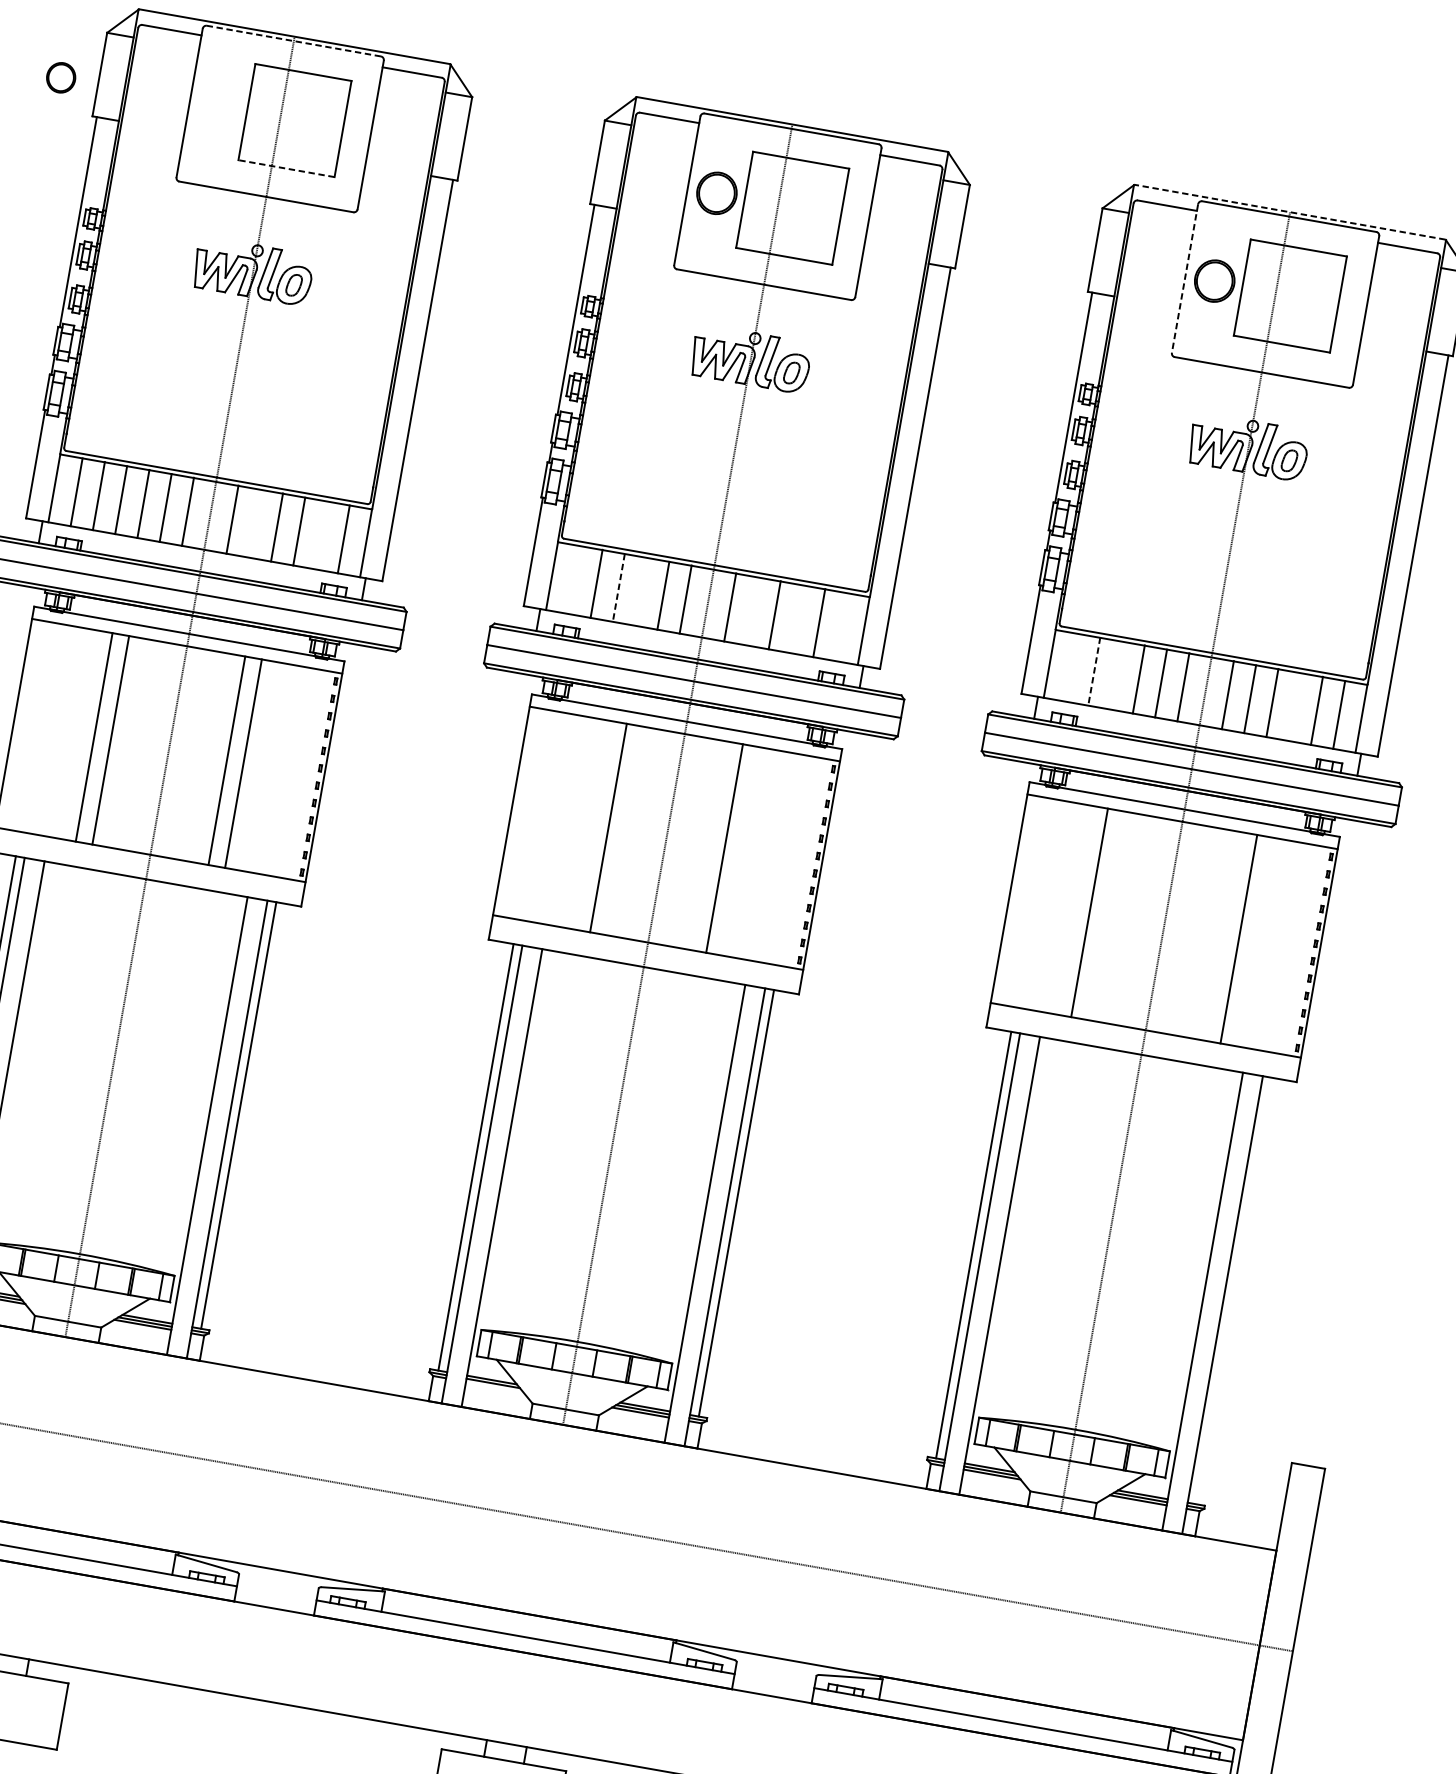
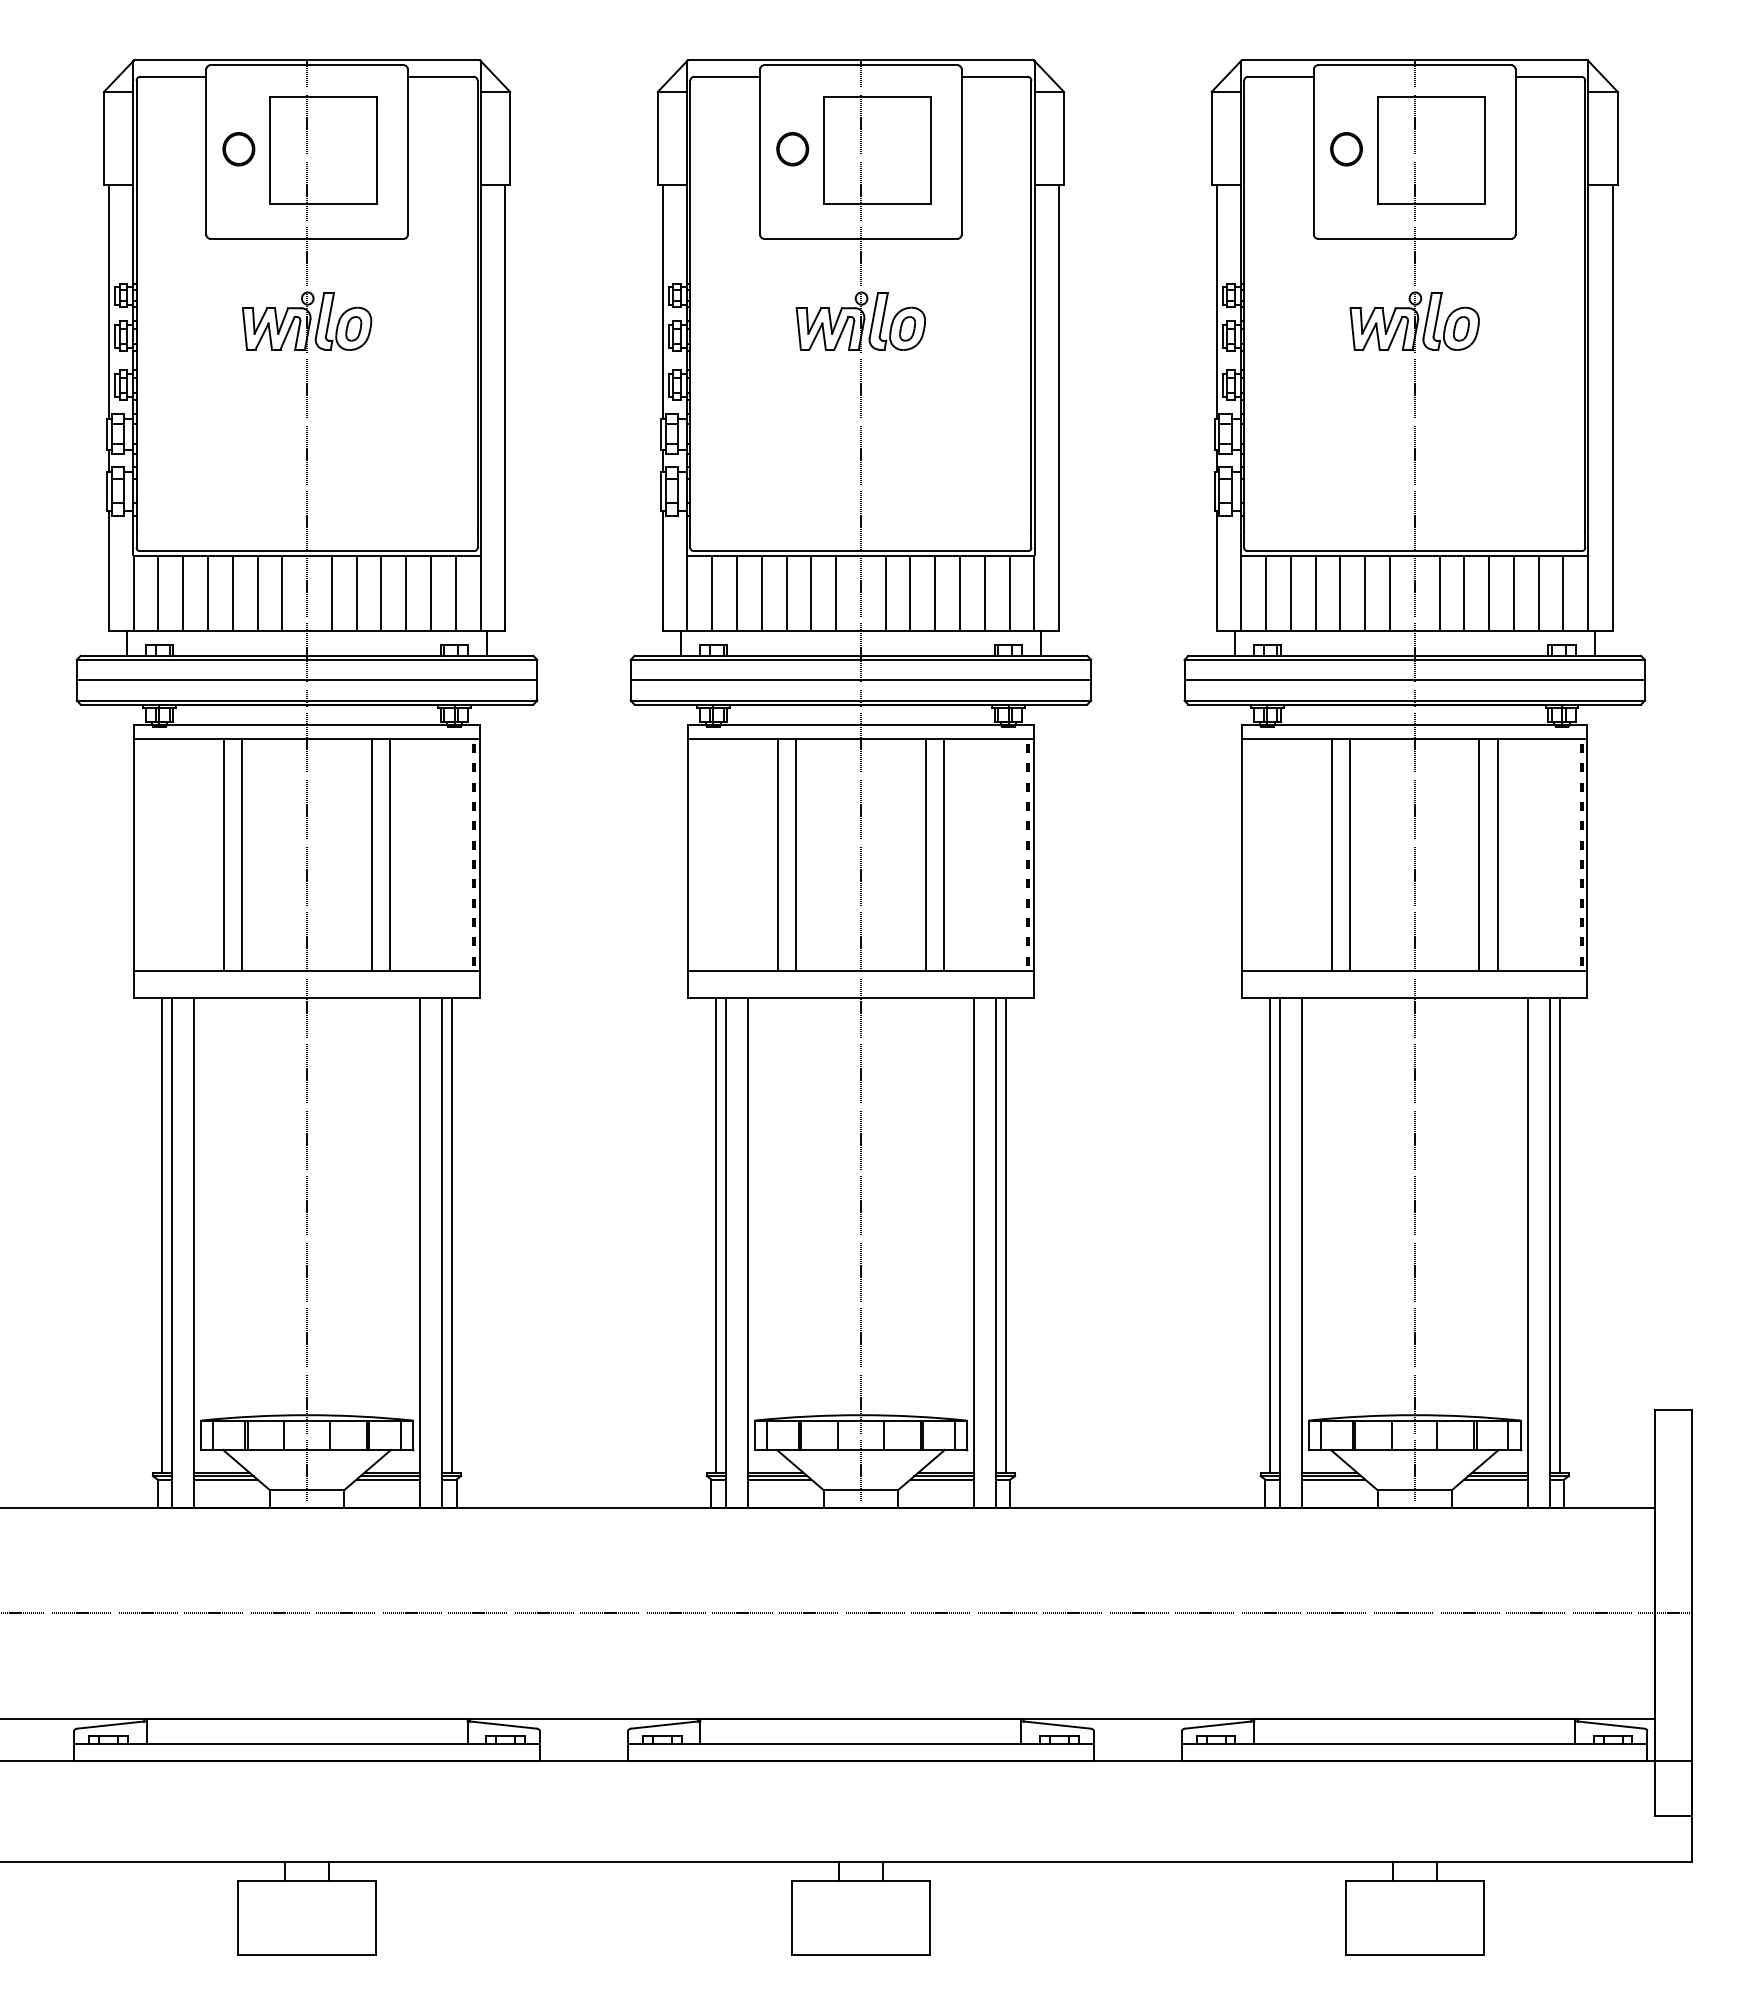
line: (294, 41) -> (307, 65), dashed -> solid
part: (60, 77) -> (238, 149), moved
line: (285, 168) -> (322, 204), dashed -> solid
part: (716, 193) -> (792, 149), size x0.71
line: (1289, 212) -> (1414, 60), dashed -> solid
line: (1184, 278) -> (1313, 152), dashed -> solid
part: (1214, 281) -> (1346, 149), size x0.71
line: (254, 523) -> (356, 593), added
line: (321, 535) -> (430, 593), added
line: (574, 579) -> (712, 593), added
line: (618, 587) -> (761, 593), dashed -> solid
line: (641, 591) -> (786, 593), added
line: (752, 611) -> (910, 593), added
line: (797, 619) -> (960, 593), added
line: (841, 627) -> (1009, 593), added
line: (1072, 667) -> (1266, 593), added
line: (1093, 671) -> (1290, 593), dashed -> solid
line: (1116, 675) -> (1315, 593), added
line: (1294, 706) -> (1513, 593), added
line: (591, 824) -> (777, 854), added
line: (740, 851) -> (943, 854), added
line: (1106, 915) -> (1350, 854), added
line: (1222, 936) -> (1479, 854), added
line: (1233, 1291) -> (1559, 1235), added
line: (494, 1386) -> (779, 1479), added

